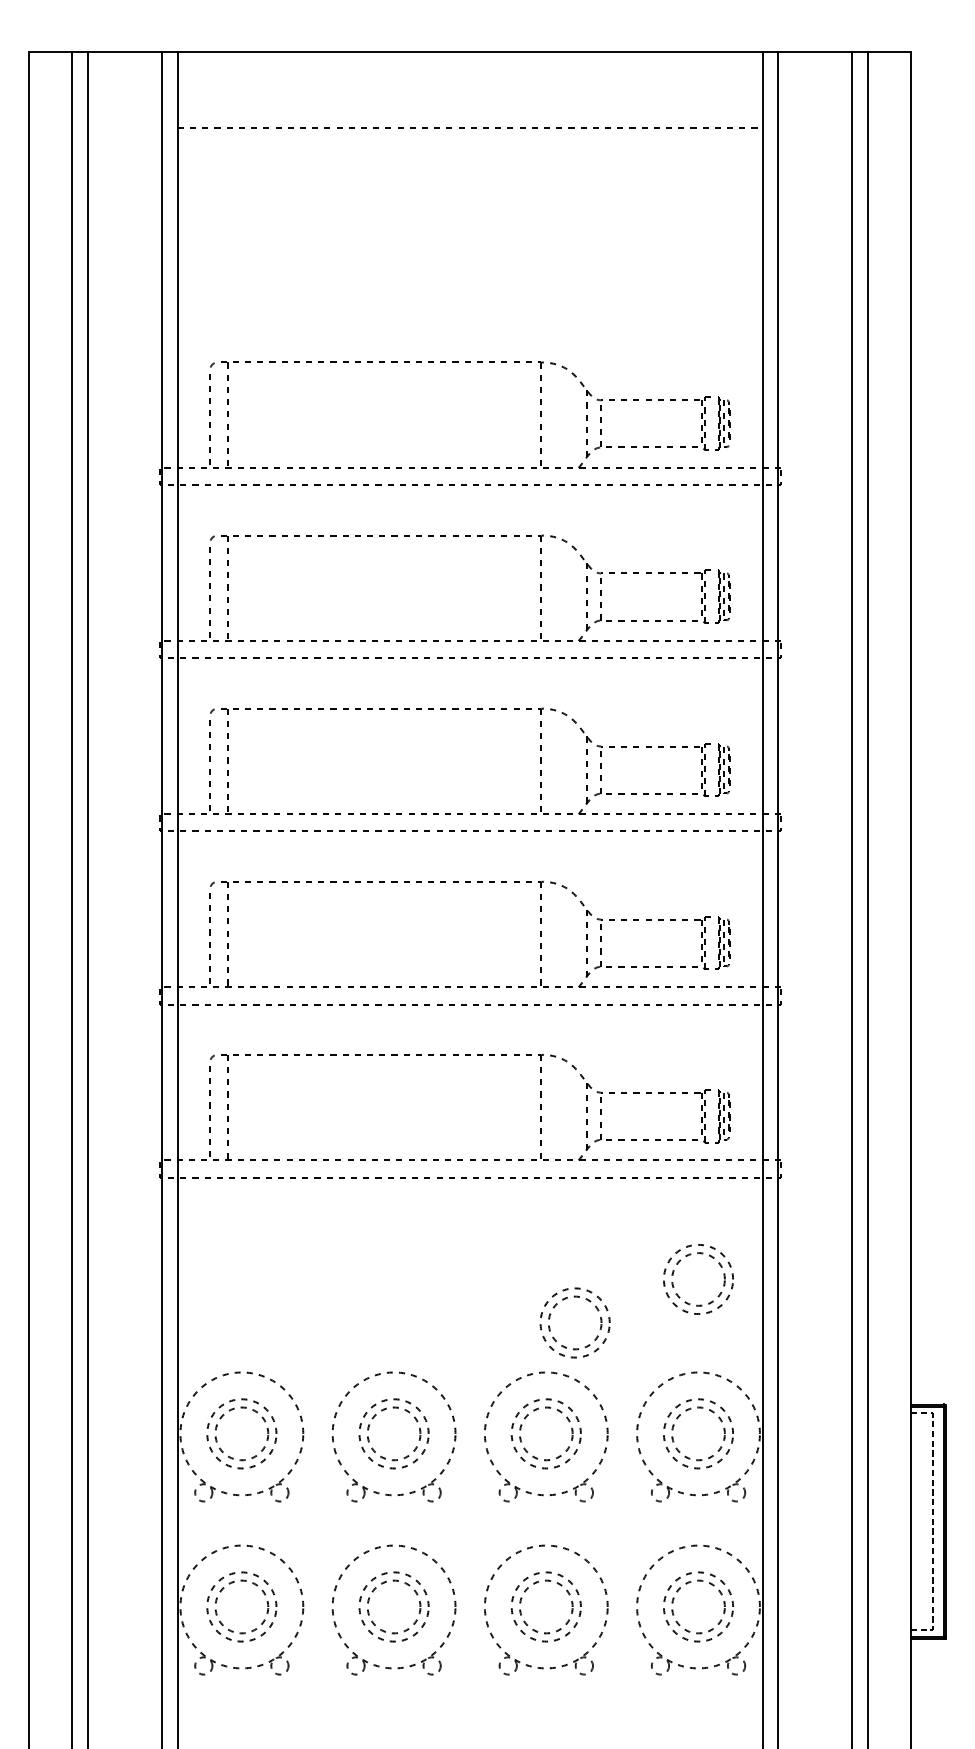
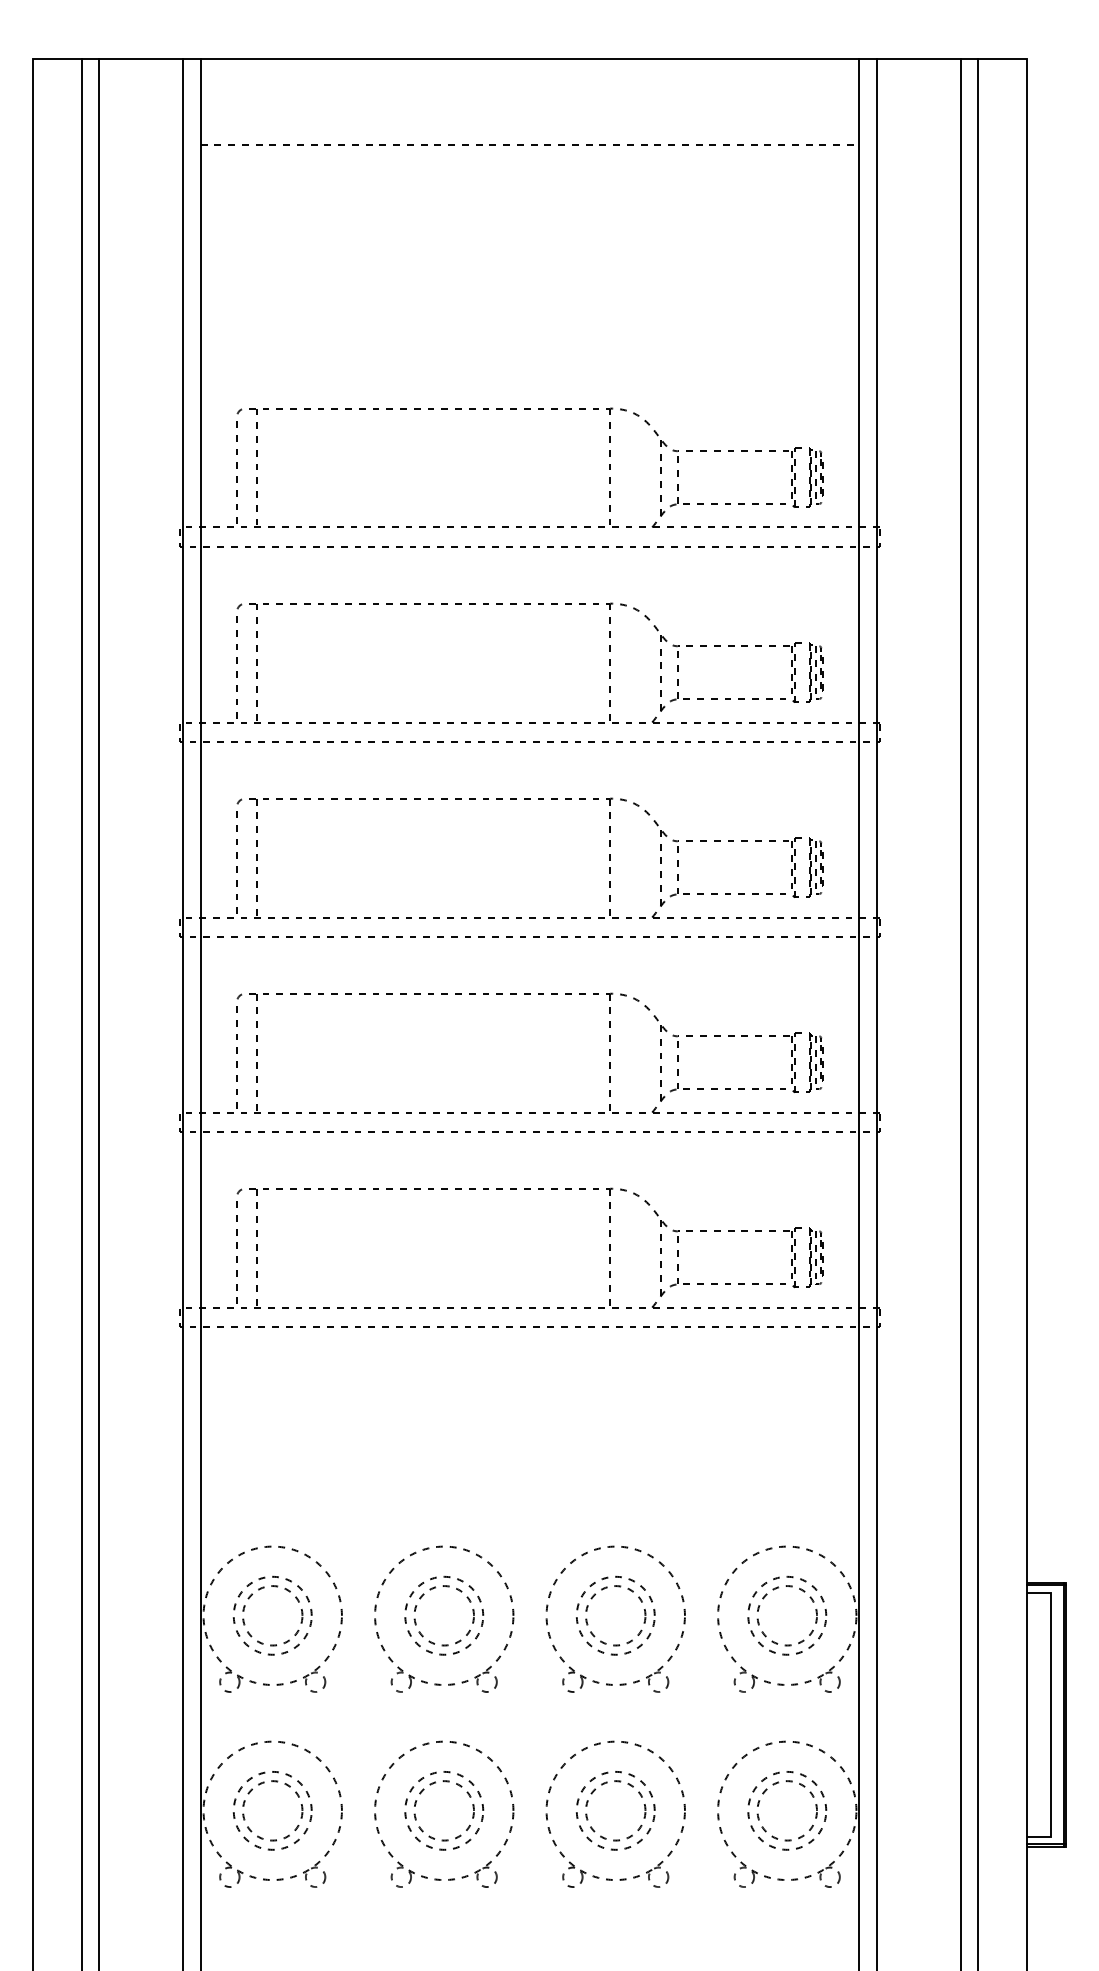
part: (700, 1254) -> (789, 1413), removed
part: (576, 1297) -> (649, 1462), removed
line: (933, 1522) -> (1051, 1715), dashed -> solid

